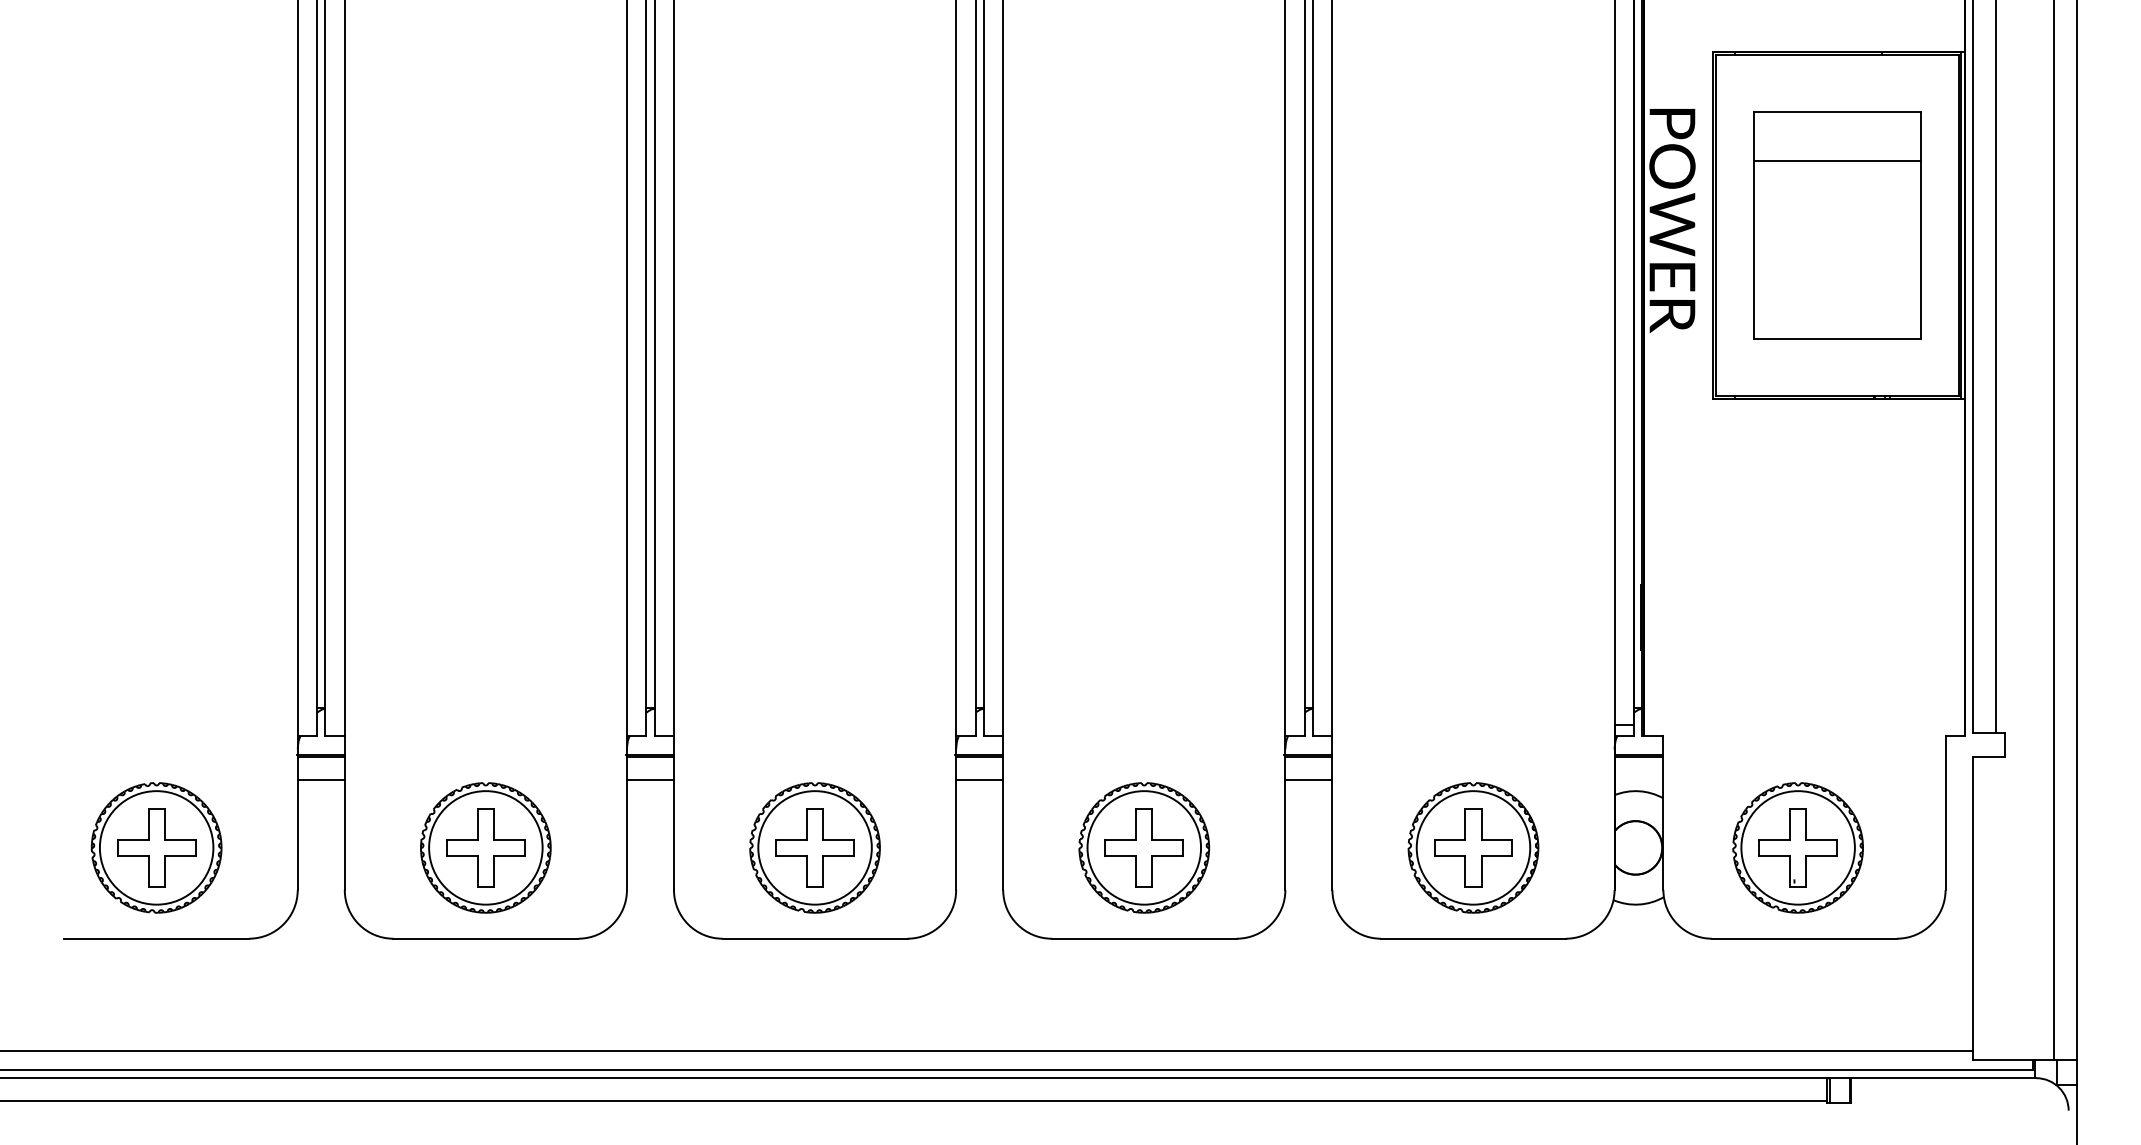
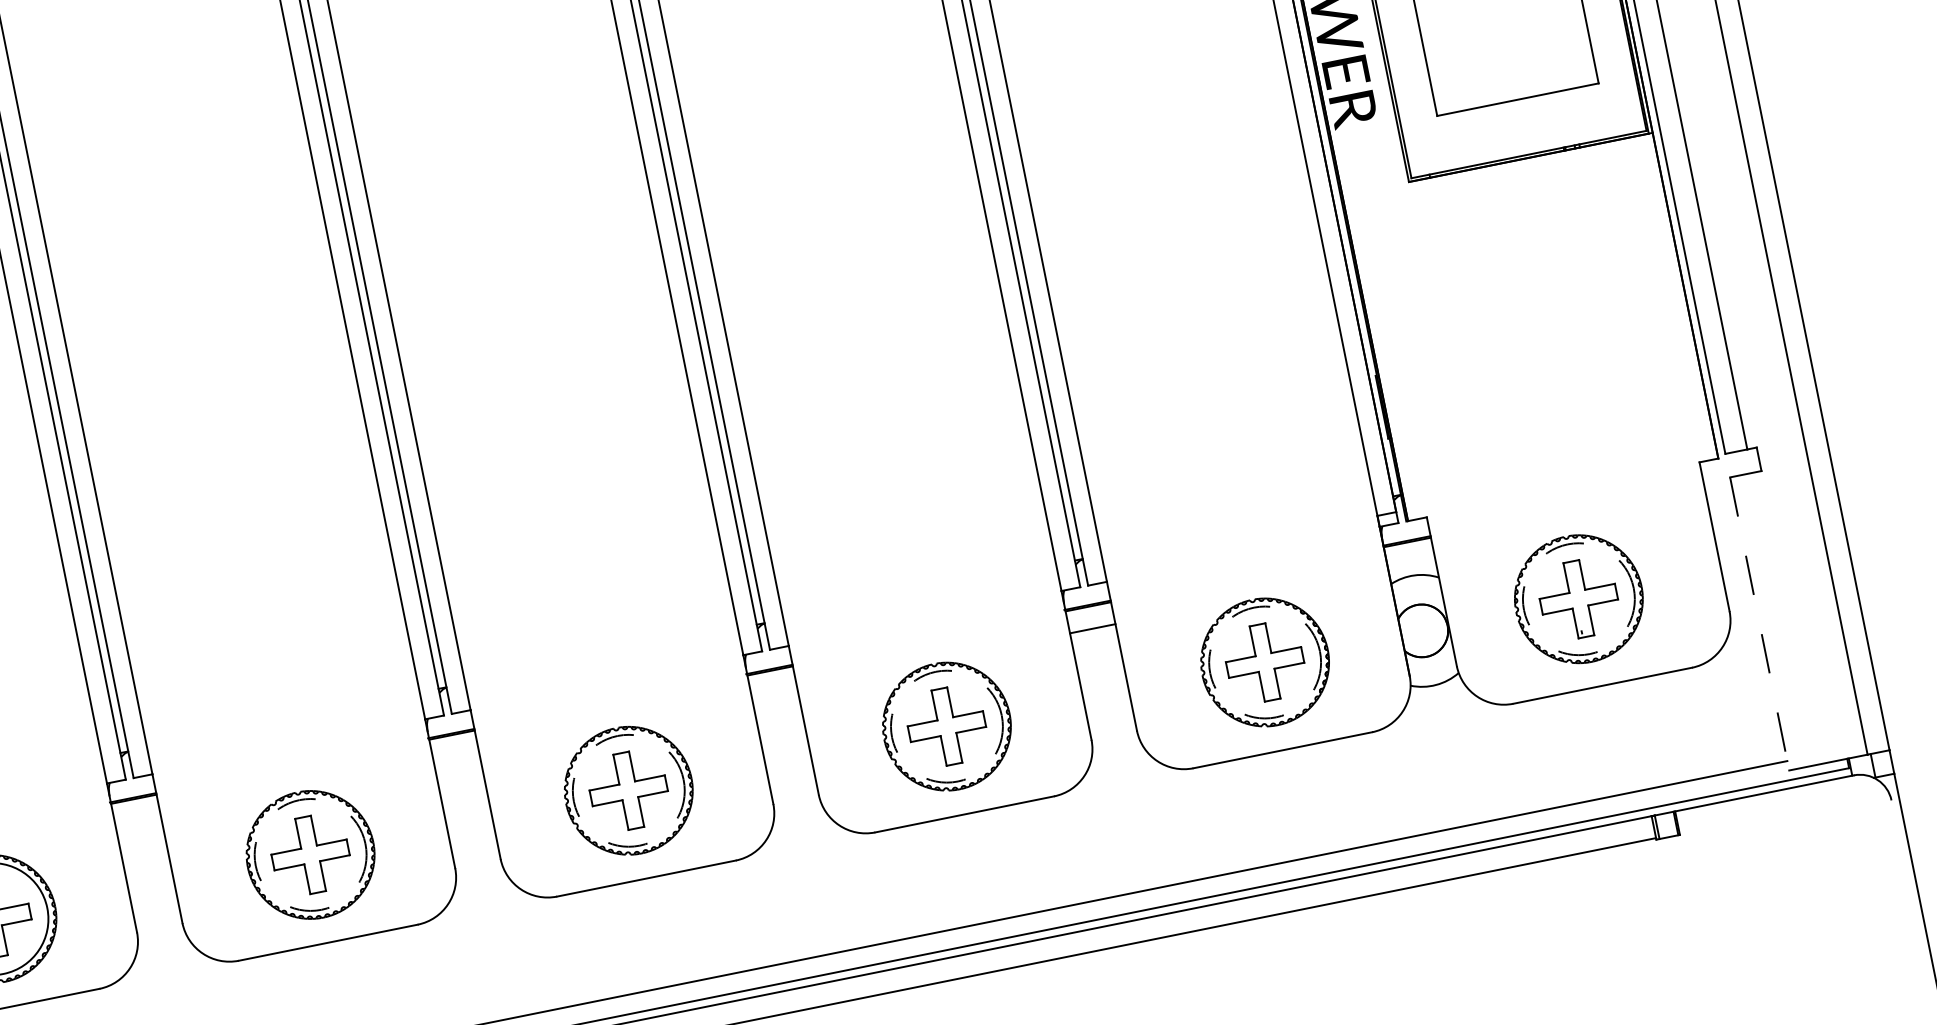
line: (320, 779) -> (137, 821), removed
line: (649, 779) -> (455, 756), removed
line: (979, 779) -> (774, 692), removed
circle: (485, 847) -> (310, 854), solid -> dashed
circle: (814, 847) -> (628, 790), solid -> dashed
circle: (1144, 847) -> (947, 726), solid -> dashed
circle: (1473, 847) -> (1265, 662), solid -> dashed
circle: (1797, 847) -> (1578, 598), solid -> dashed
line: (1972, 908) -> (1759, 623), solid -> dashed

